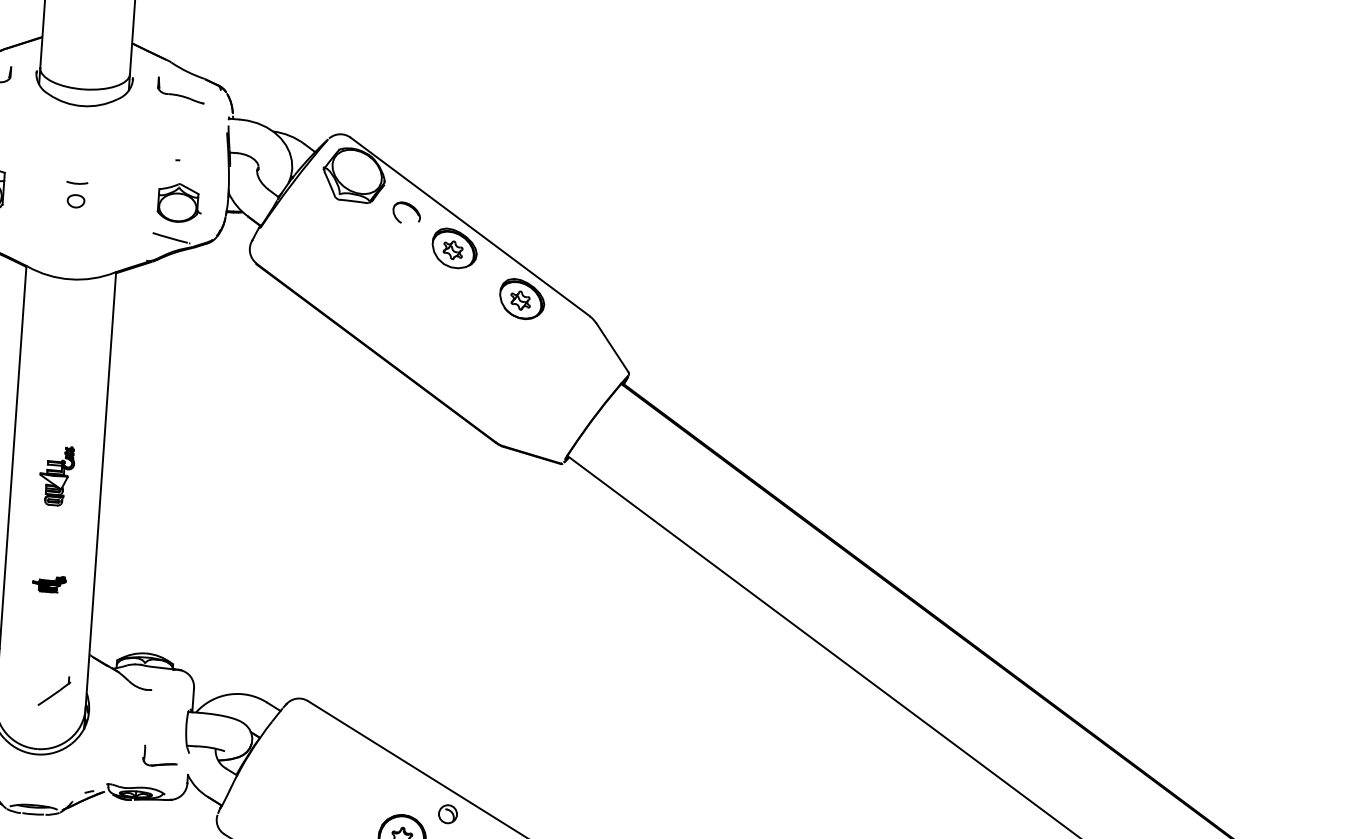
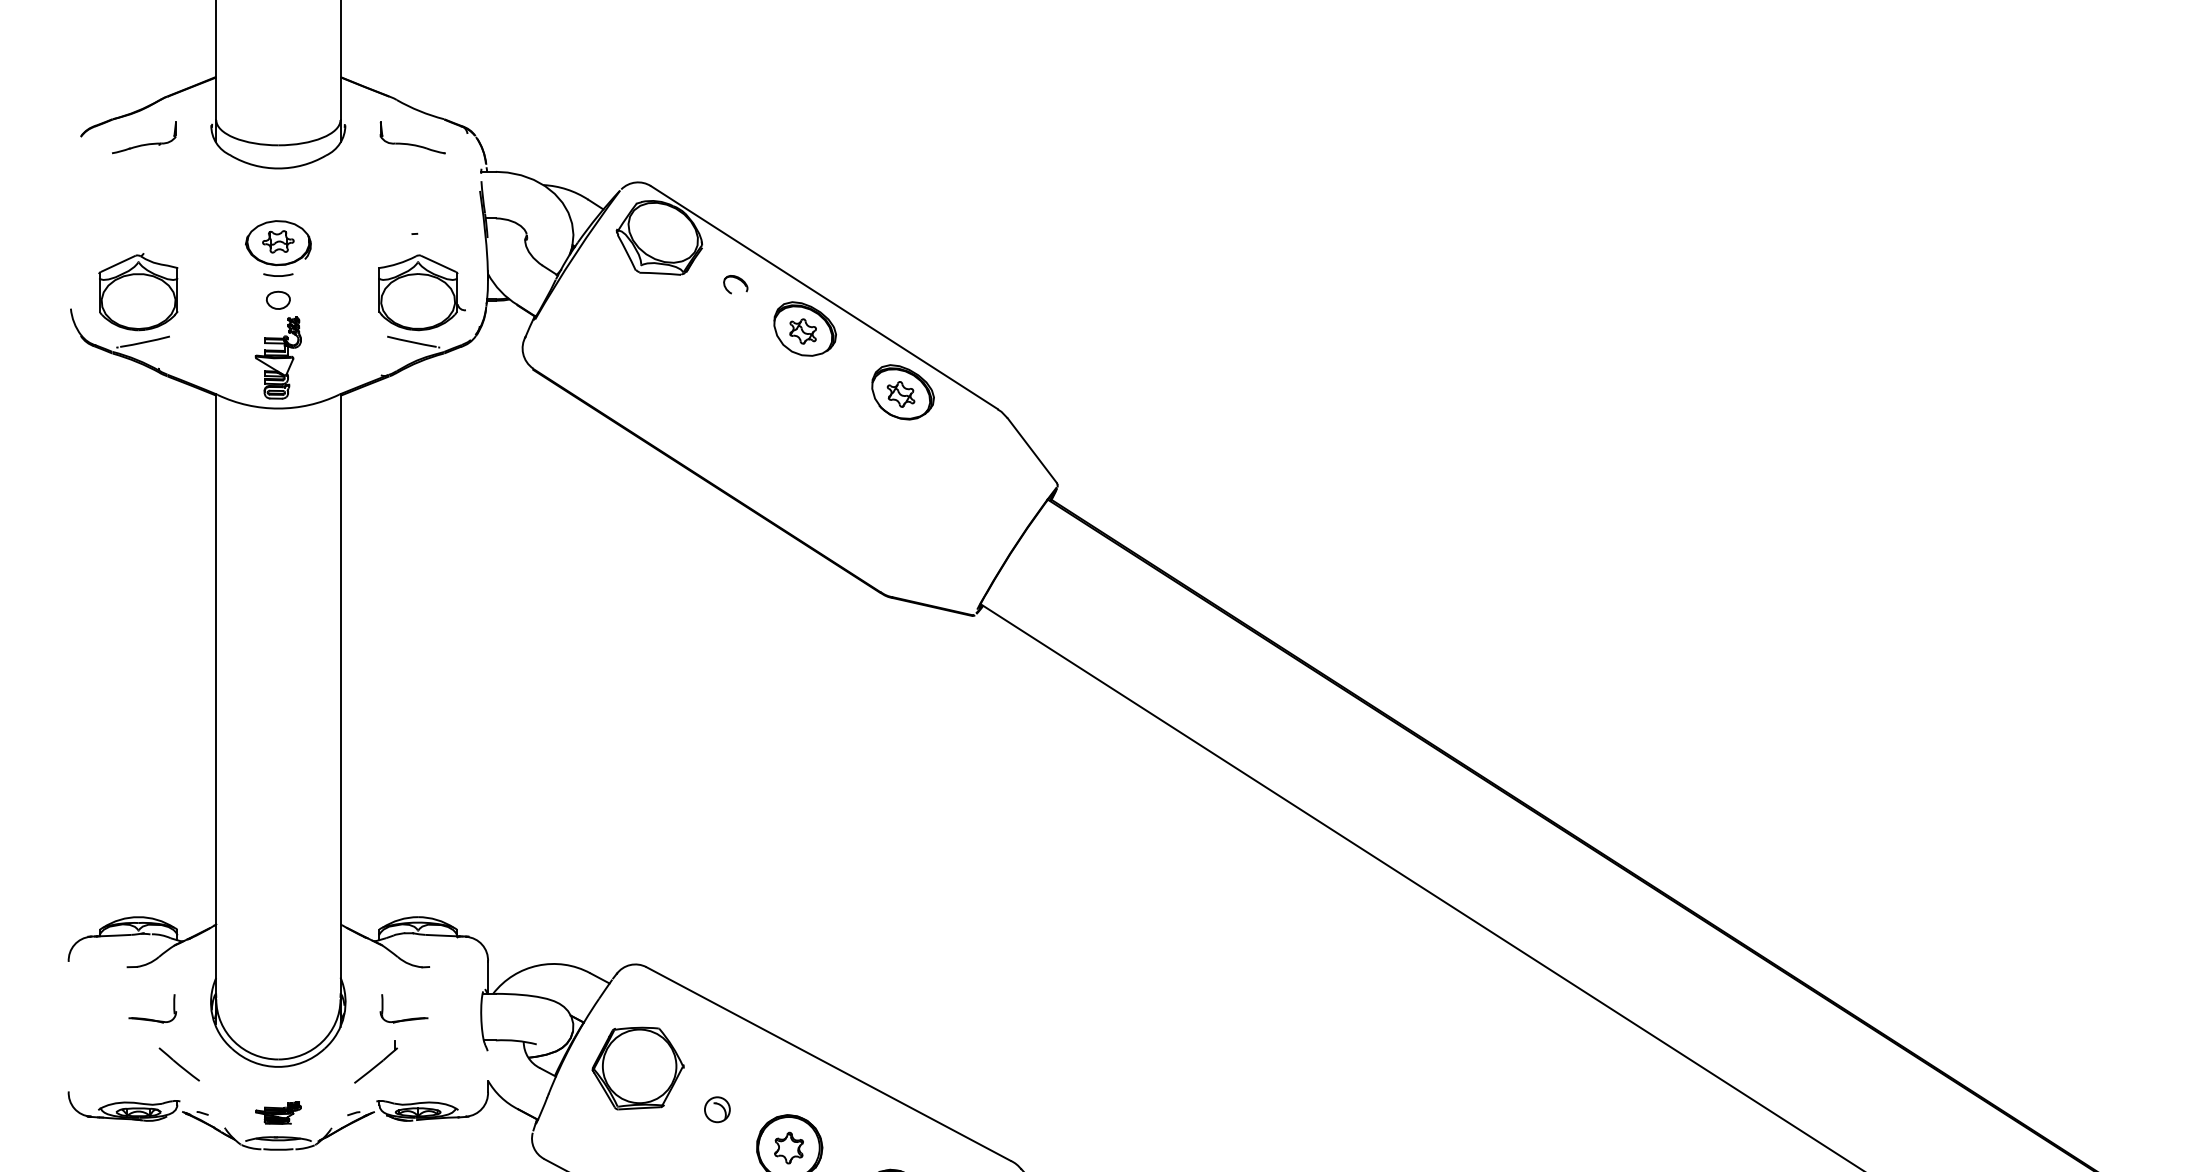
part: (78, 160) -> (278, 243), added
part: (179, 202) -> (421, 292), size x1.43
part: (406, 212) -> (735, 284), size x0.62
part: (56, 475) -> (277, 357), moved
part: (49, 583) -> (278, 1112), moved
part: (54, 690) -> (375, 1061), moved
part: (162, 763) -> (407, 1018), moved
part: (296, 773) -> (637, 1068), added
part: (448, 814) -> (717, 1109), moved

